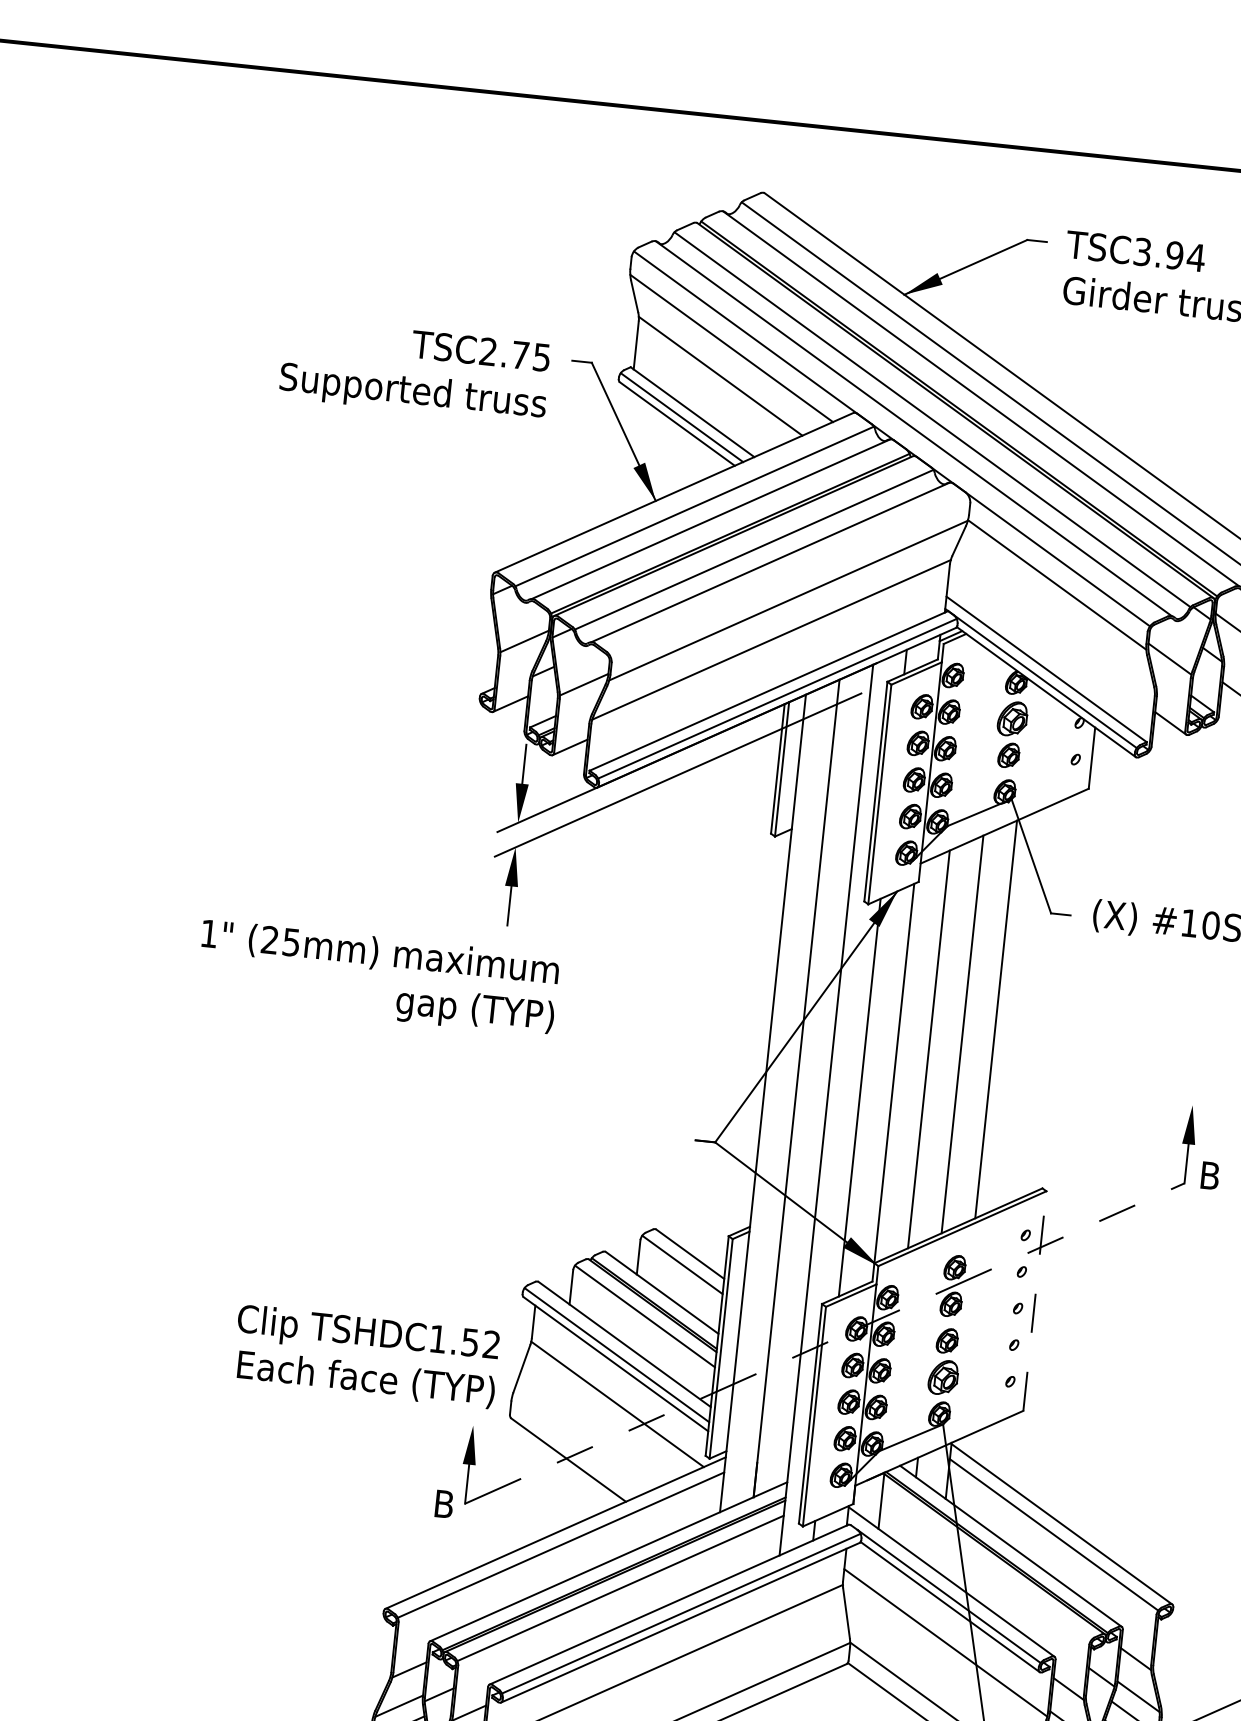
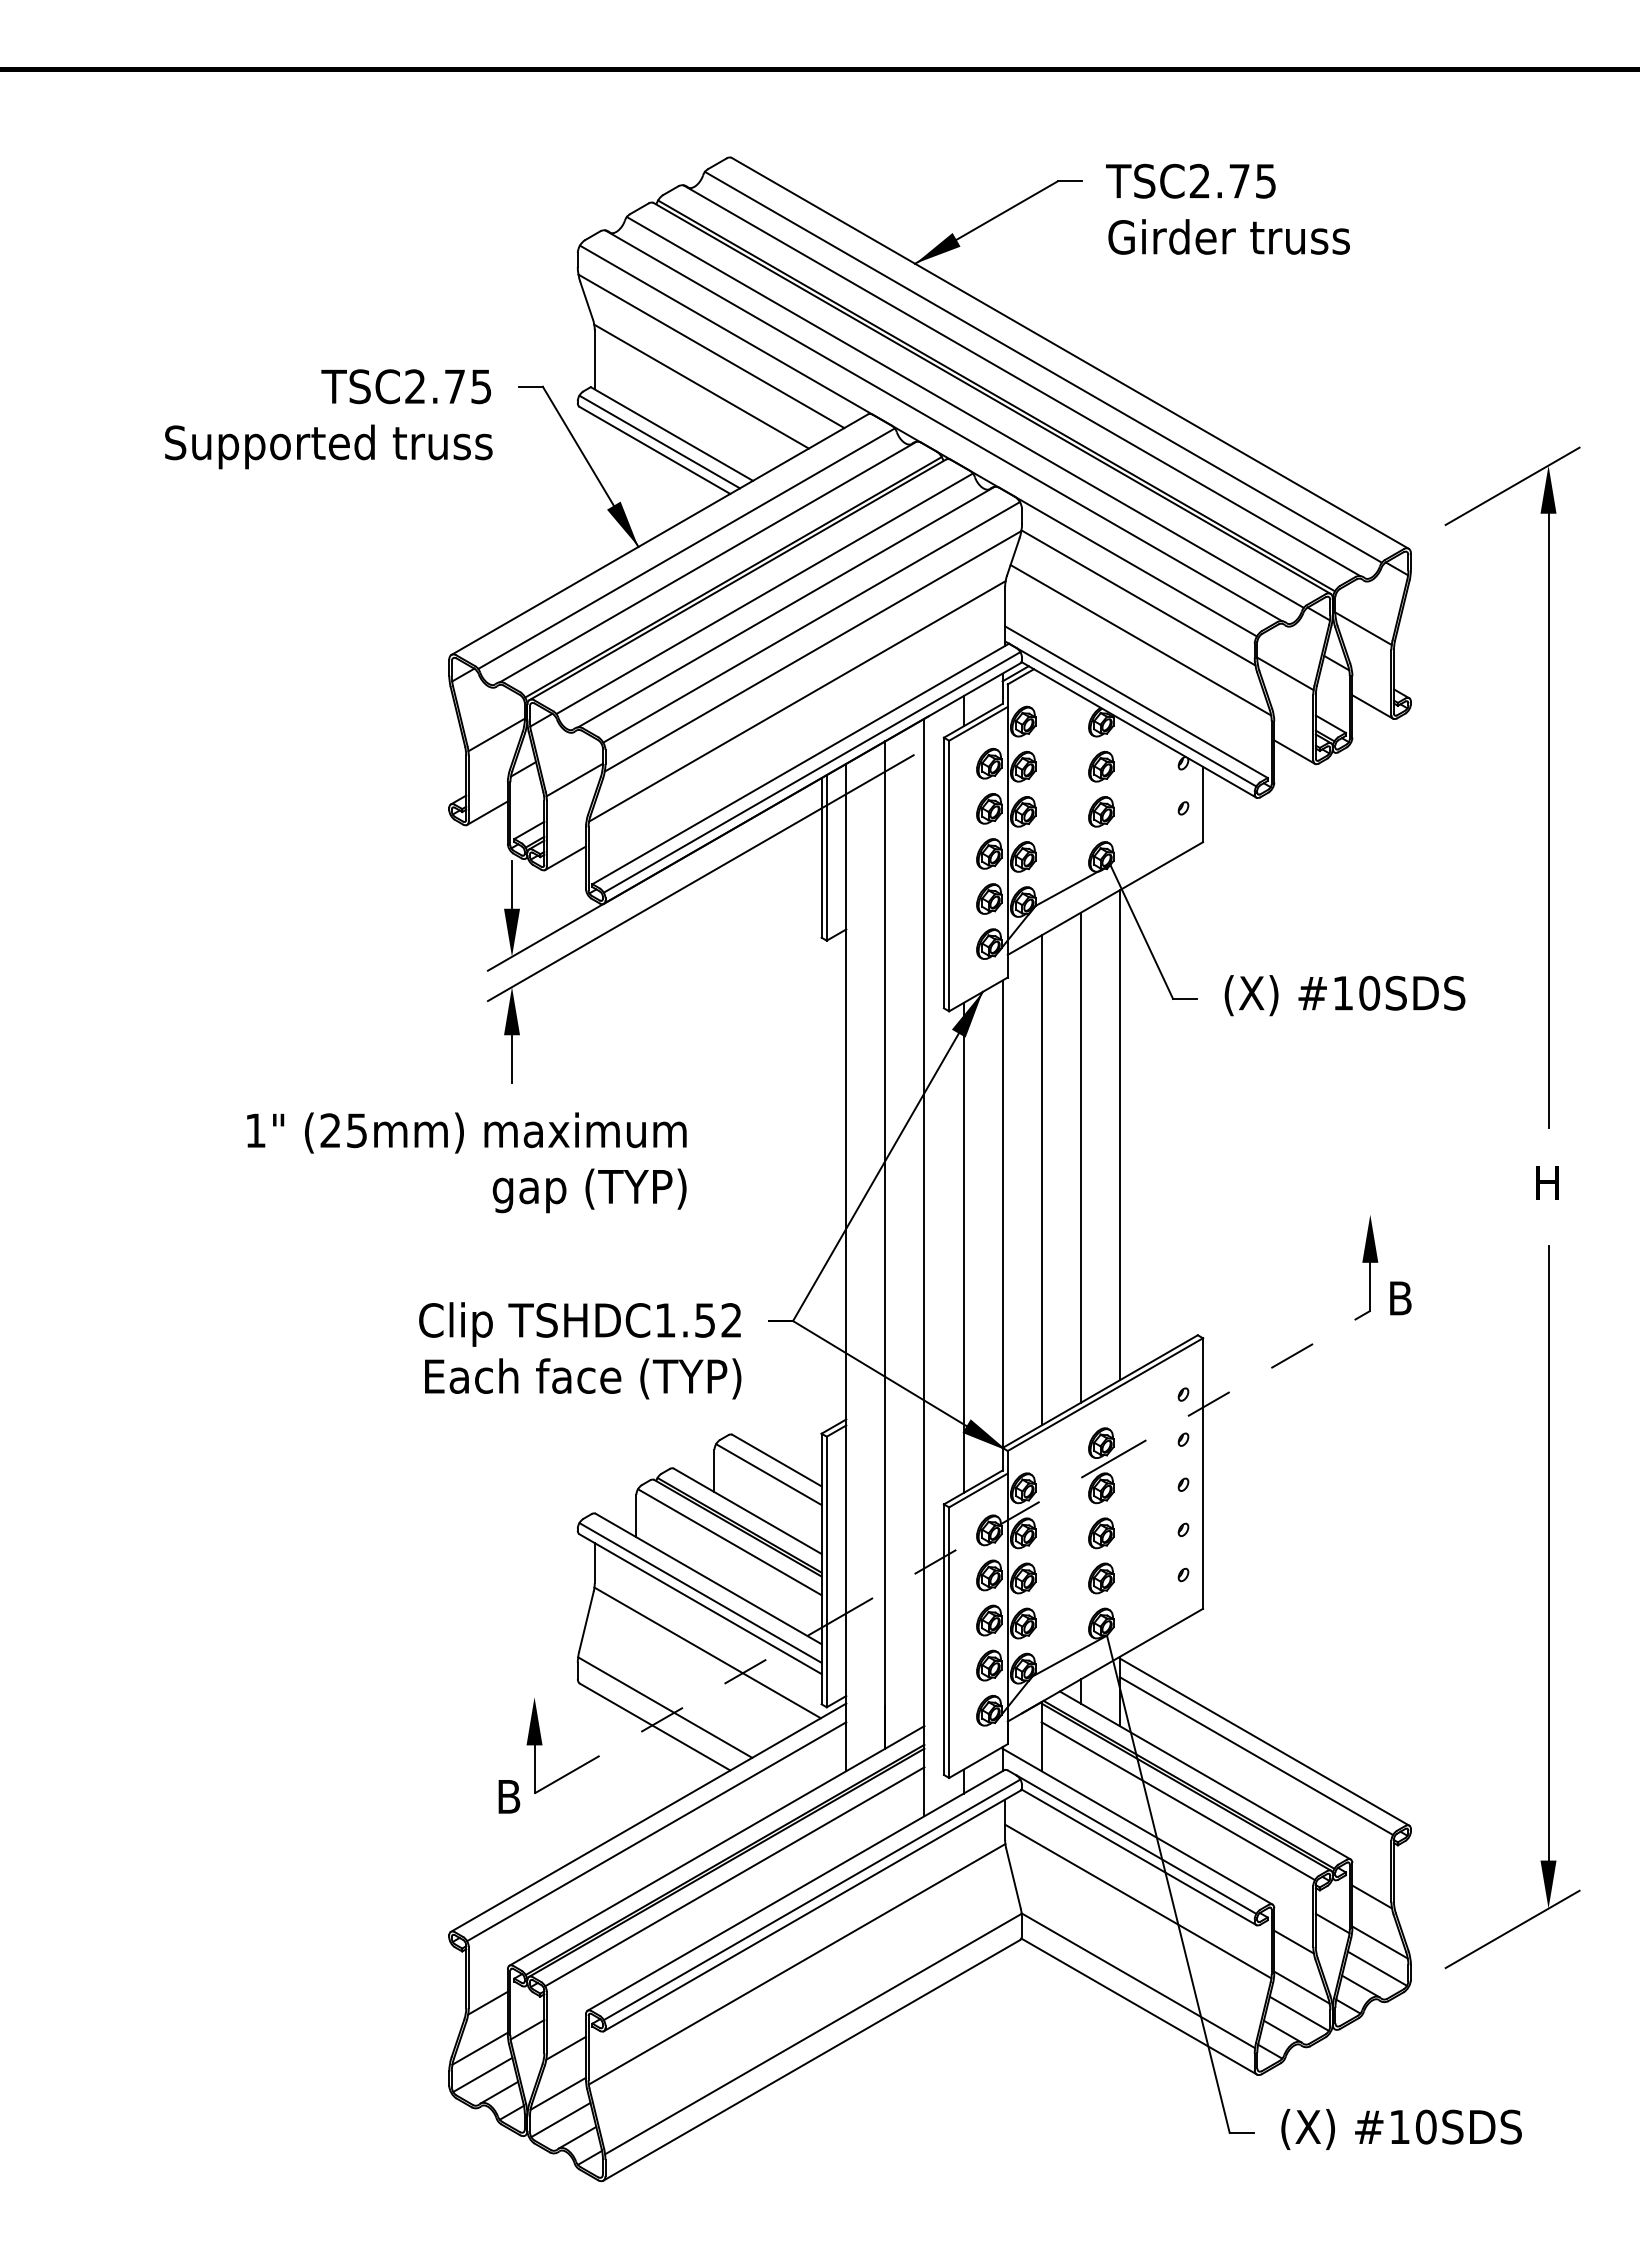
text: (1169, 254) -> (1232, 180), TSC3.94 -> TSC2.75
line: (789, 577) -> (811, 622), added
line: (1055, 619) -> (1140, 640), added
part: (1012, 718) -> (1101, 766), size x0.71
text: (377, 977) -> (466, 1162), moved
line: (1035, 1301) -> (1203, 1473), dashed -> solid
text: (366, 1356) -> (580, 1350), moved
part: (943, 1377) -> (1101, 1578), size x0.71
line: (578, 1445) -> (665, 1707), added
line: (986, 1565) -> (1177, 1801), added

